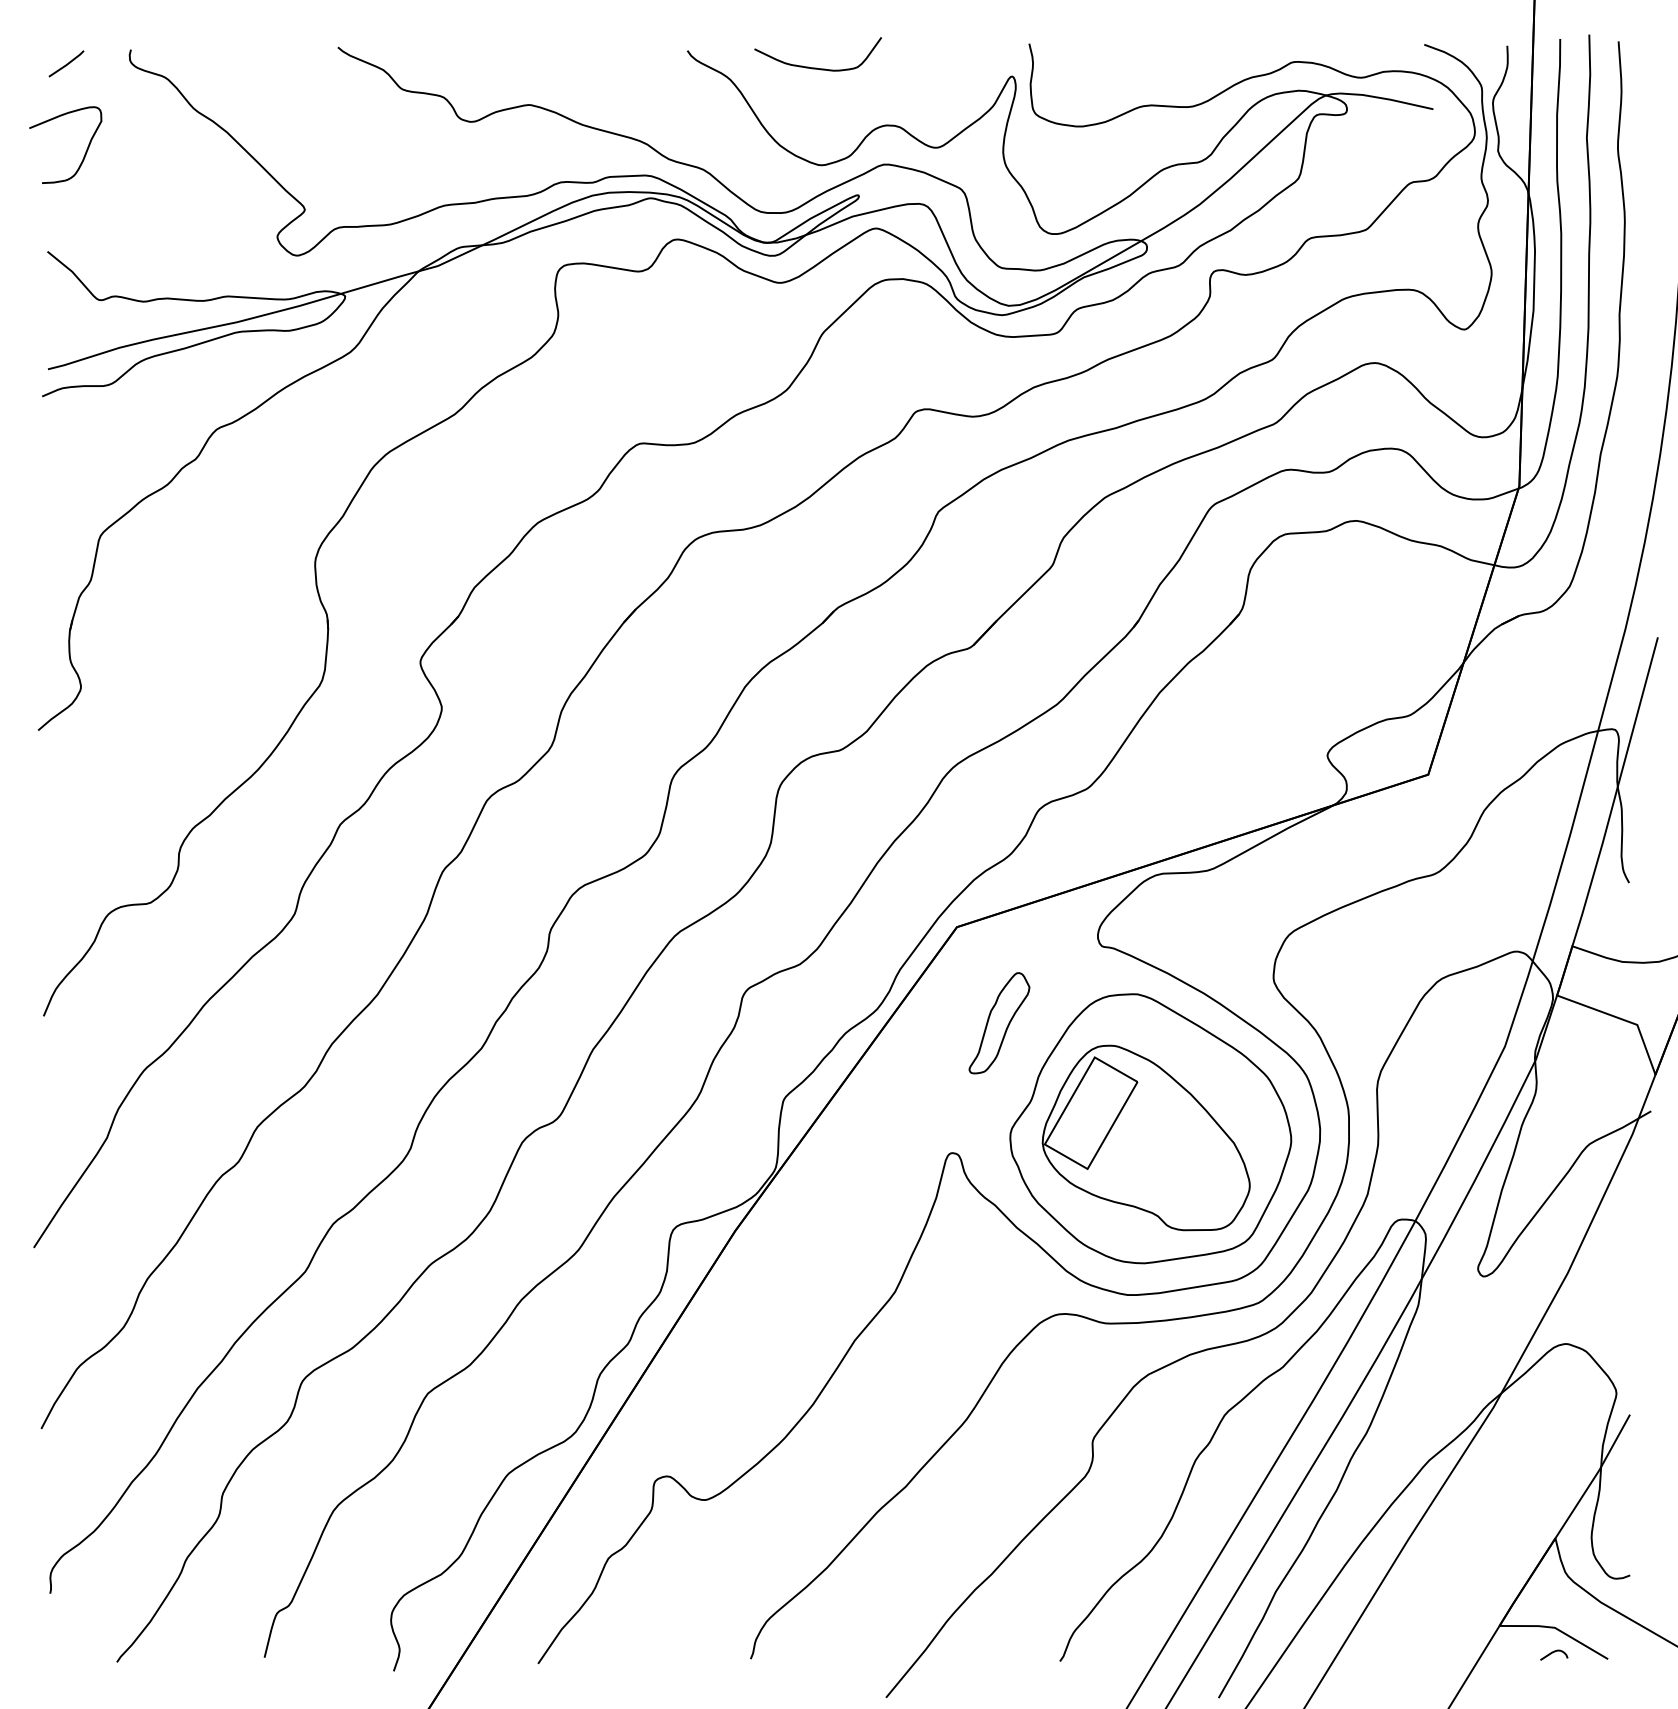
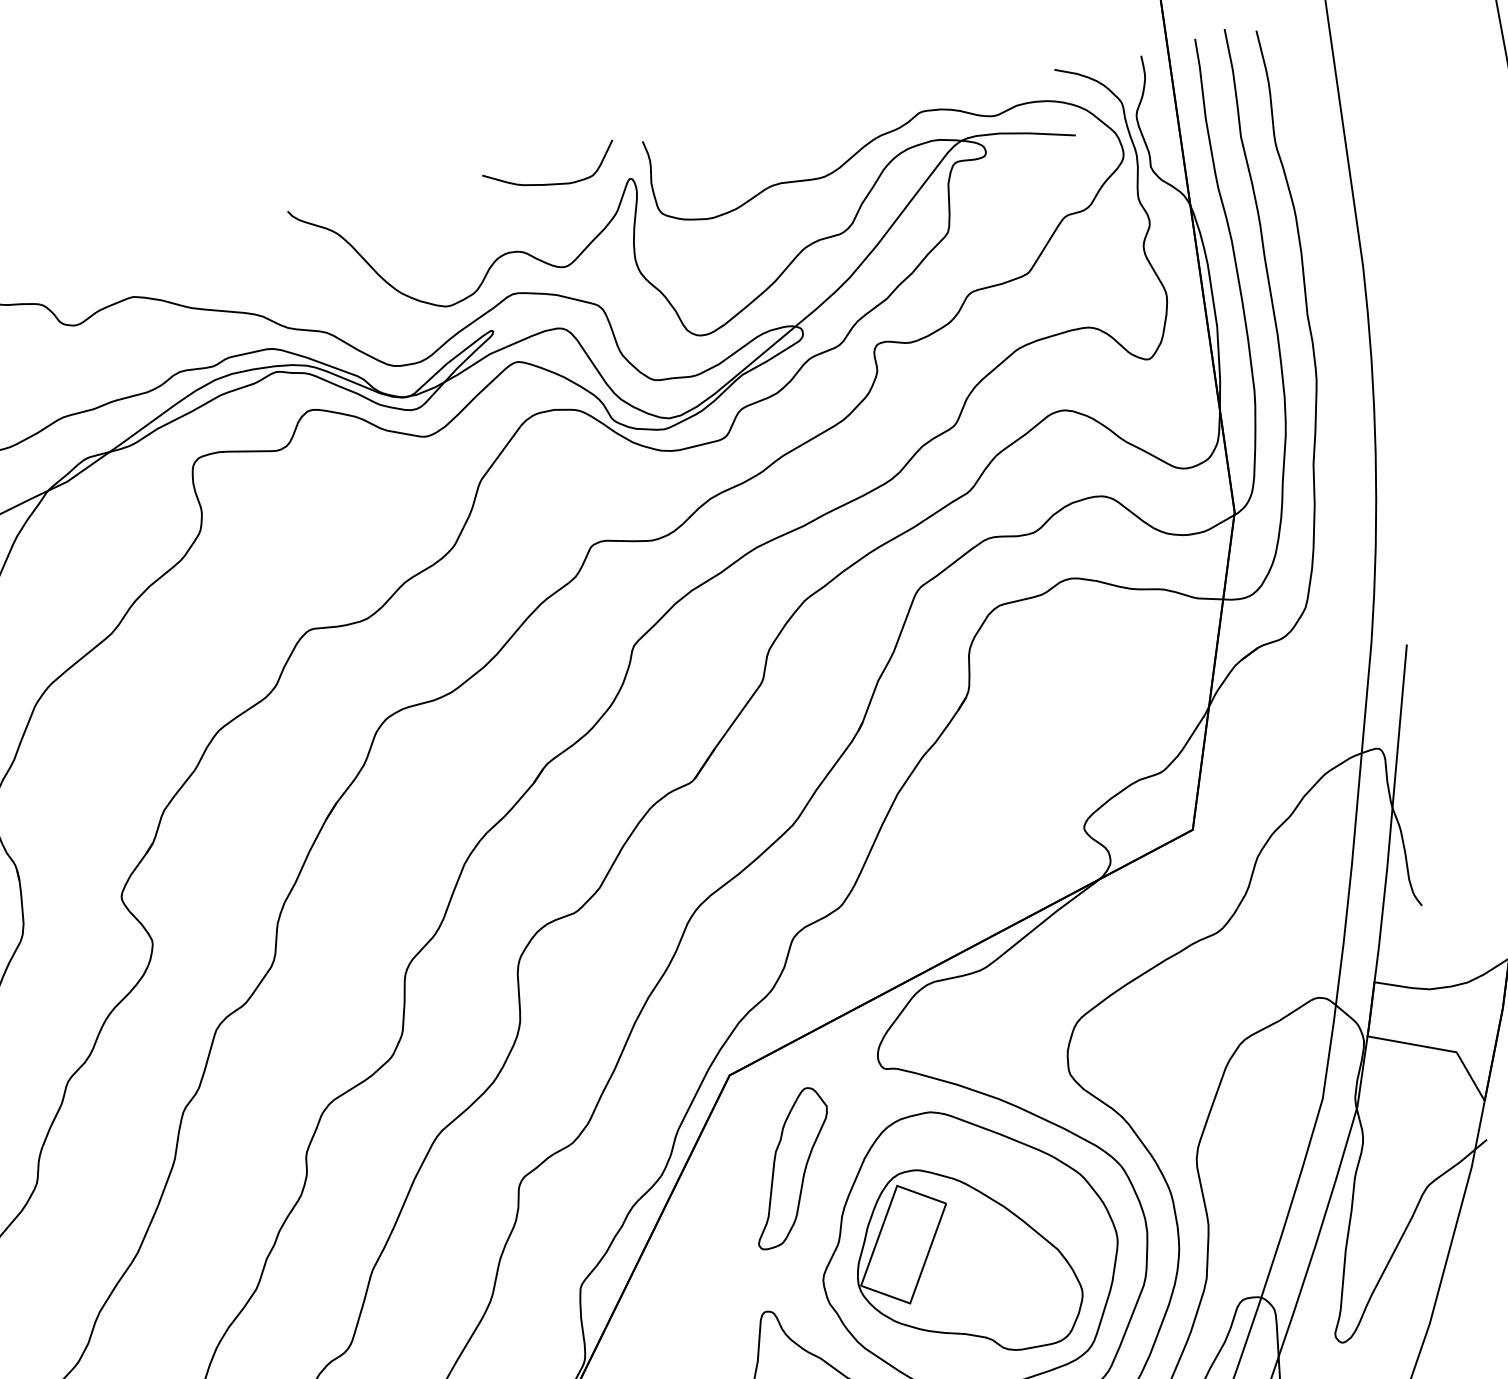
curve: (816, 67) -> (550, 183), moved
part: (999, 1022) -> (791, 1166), size x1.43

